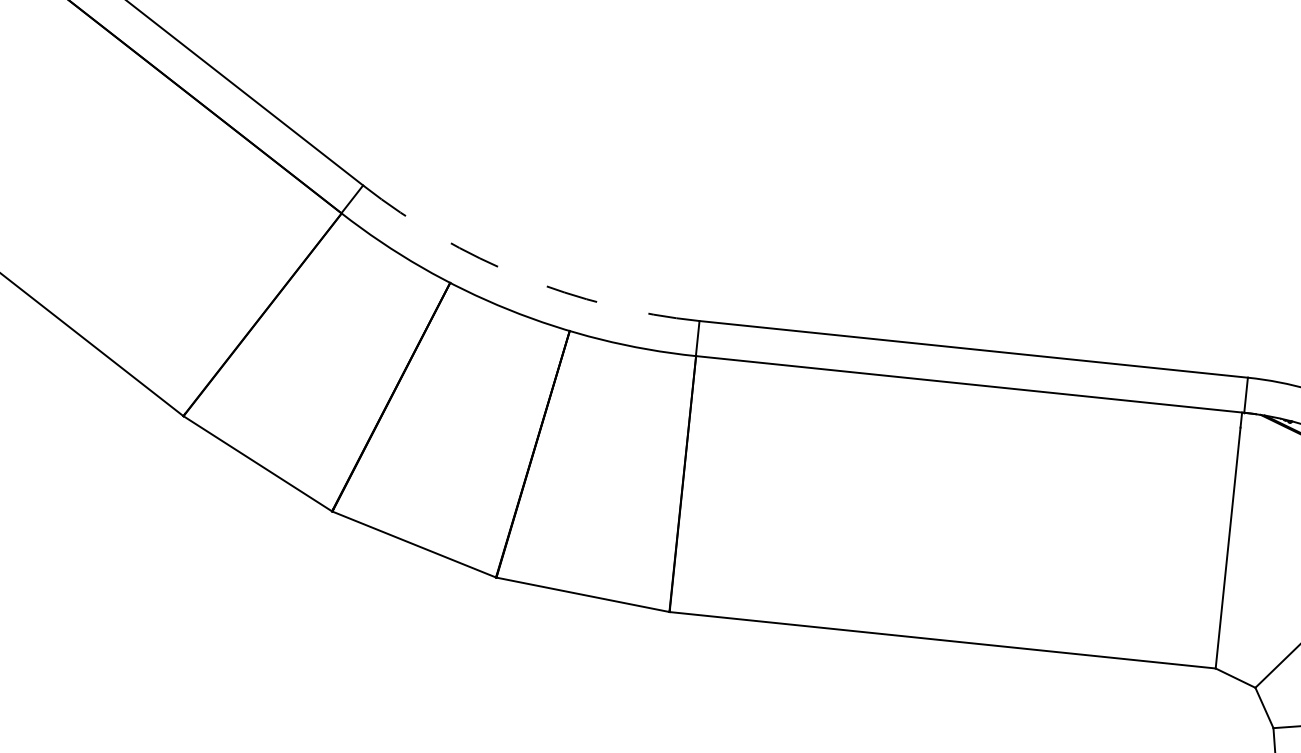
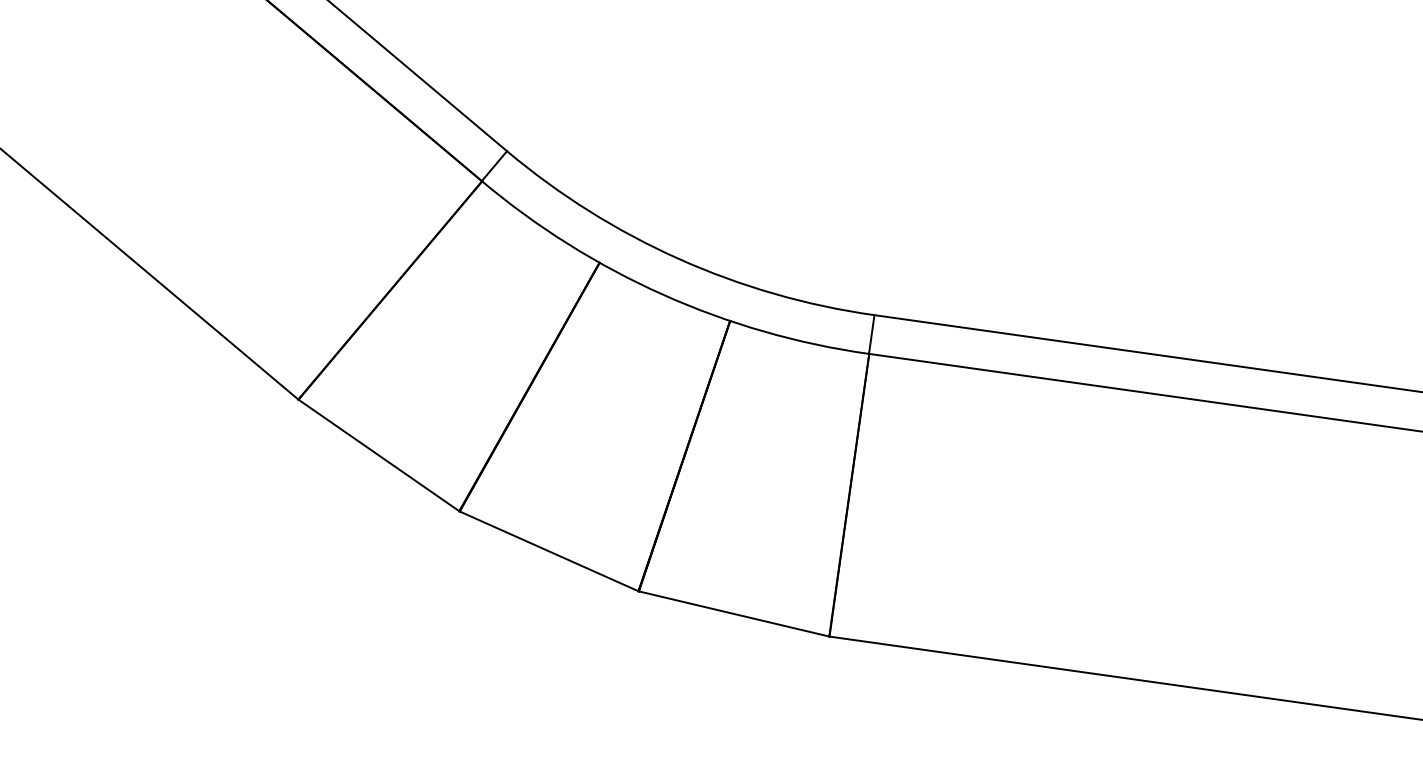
arc: (521, 276) -> (678, 258), dashed -> solid

